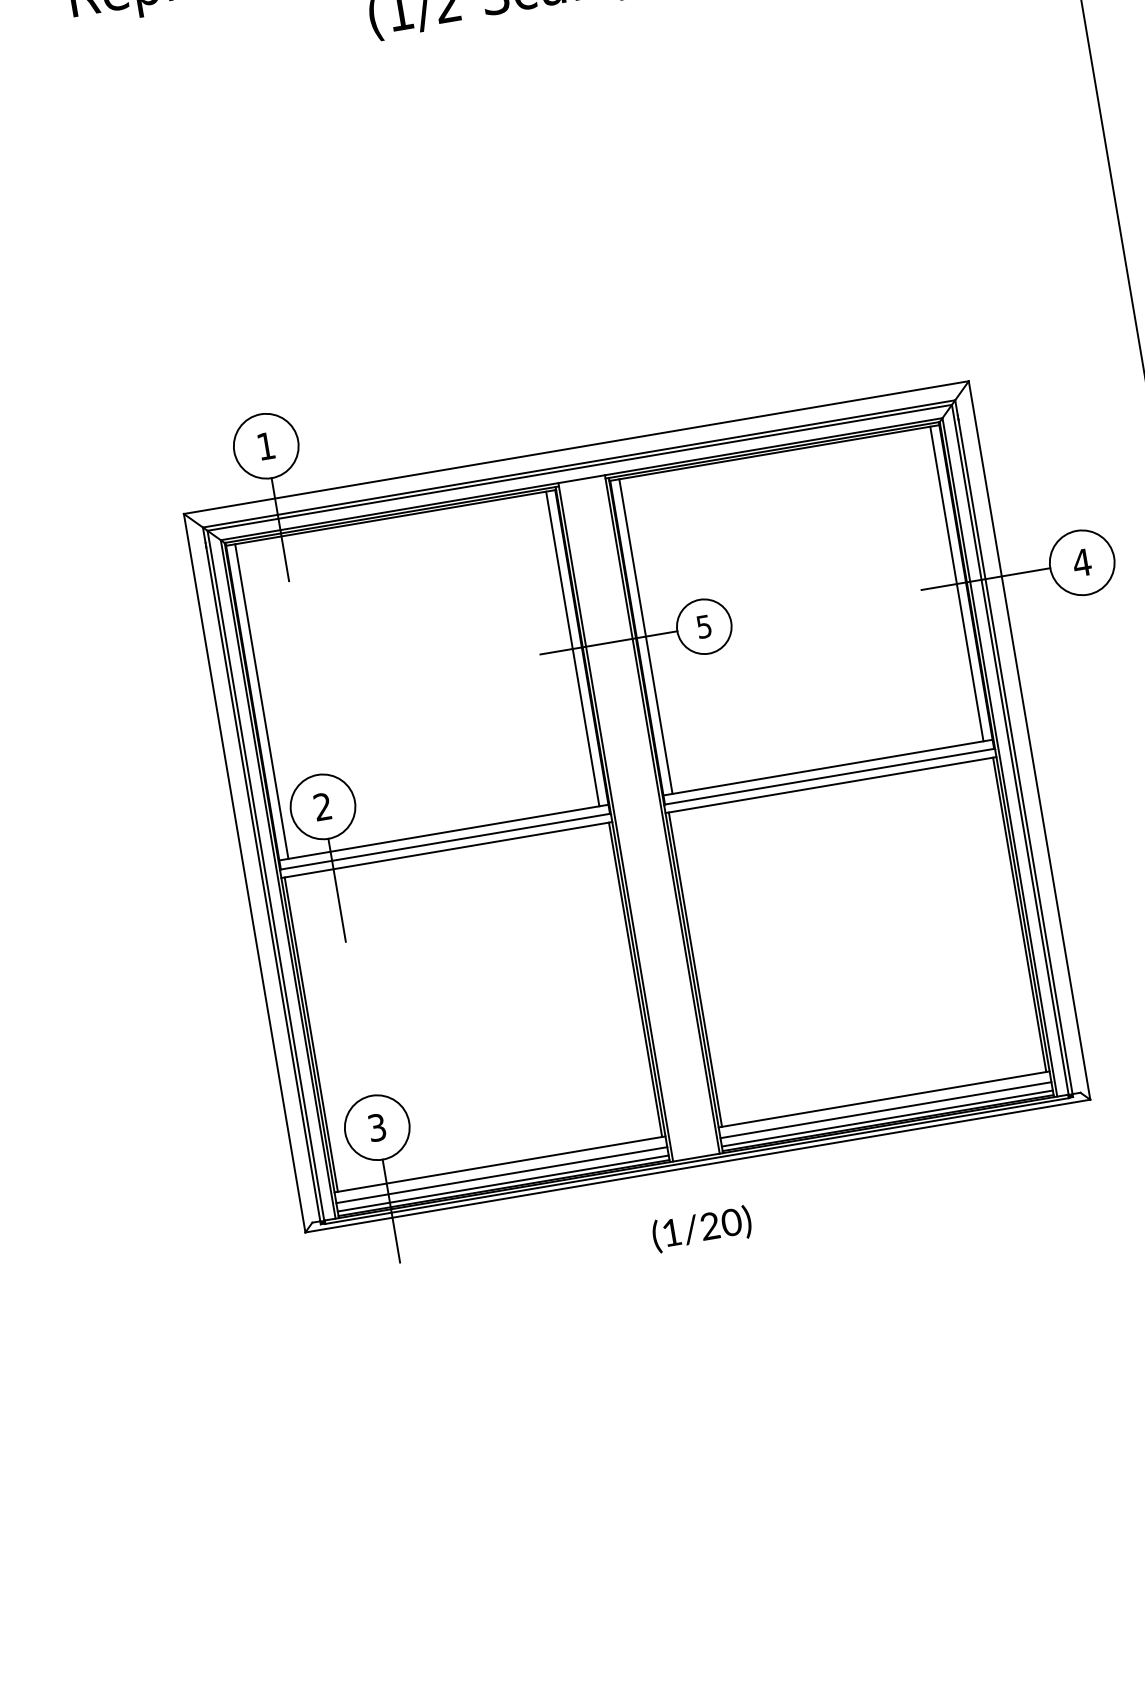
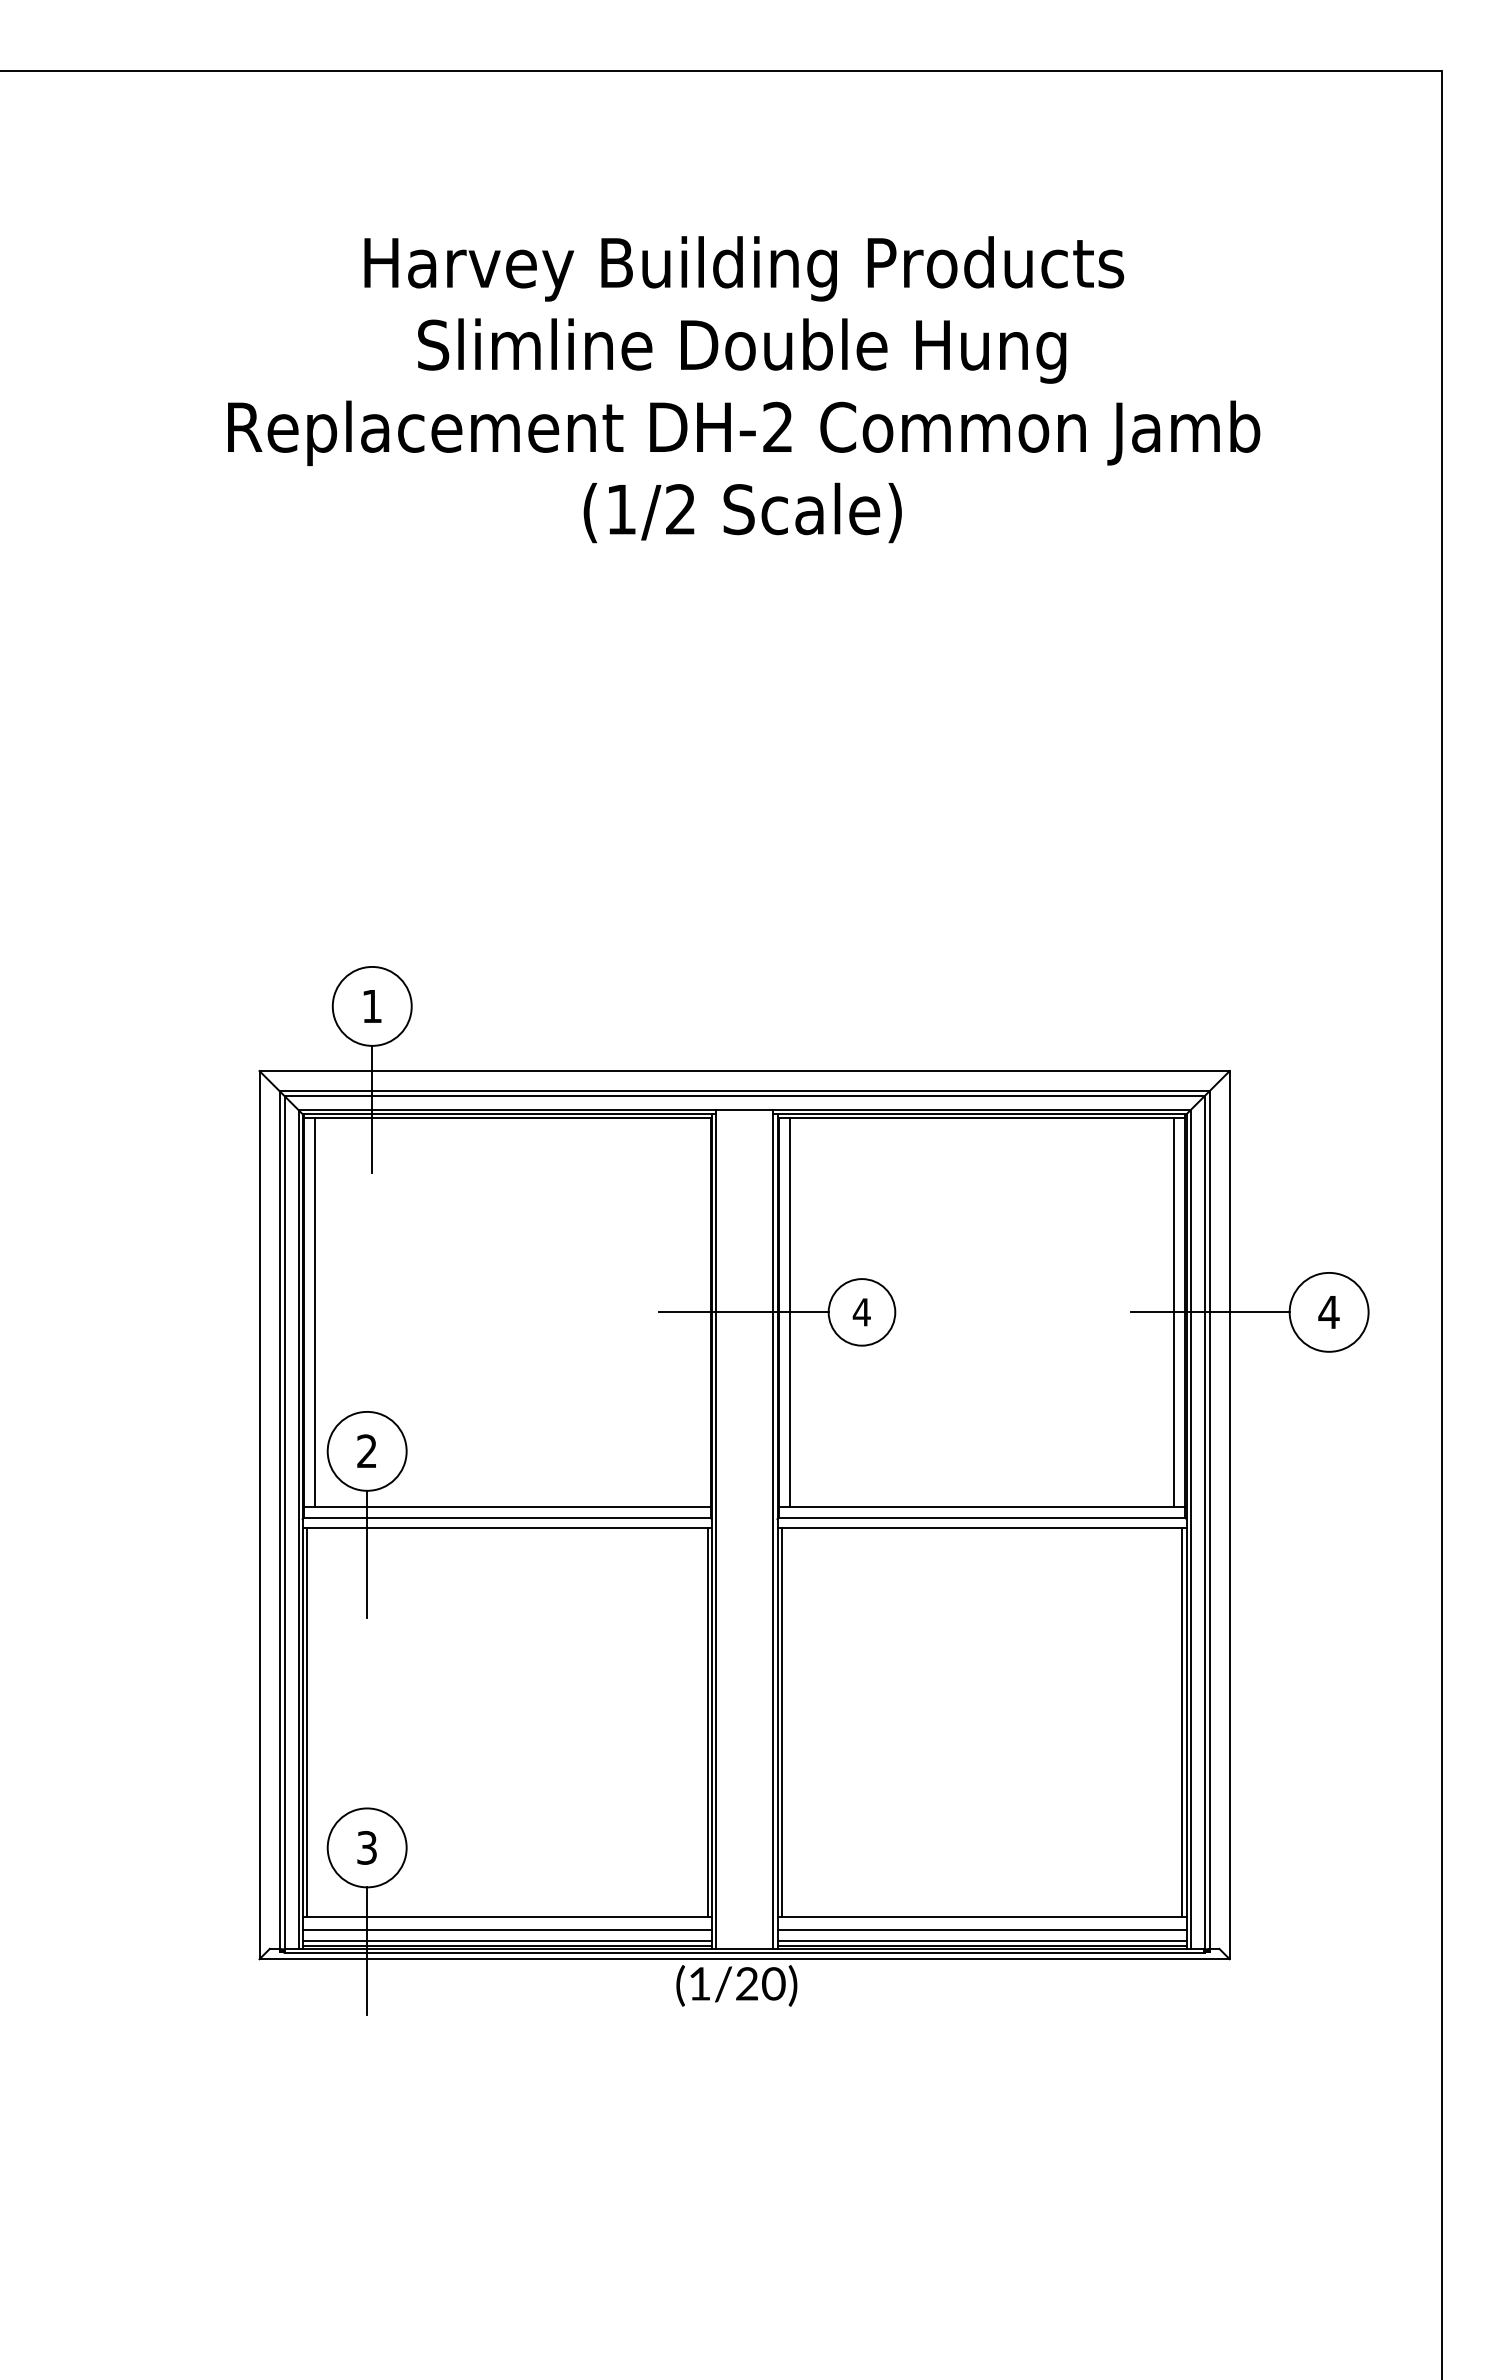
text: (703, 626) -> (861, 1312), 5 -> 4
line: (572, 648) -> (699, 1311), removed
text: (701, 1228) -> (736, 1985), moved

